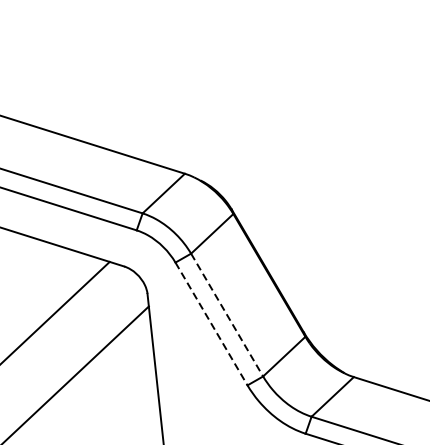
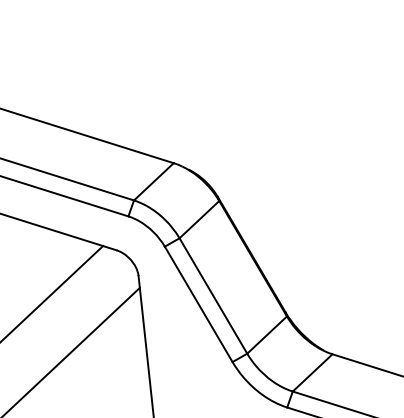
line: (227, 315) -> (213, 296), dashed -> solid
line: (211, 324) -> (198, 304), dashed -> solid

